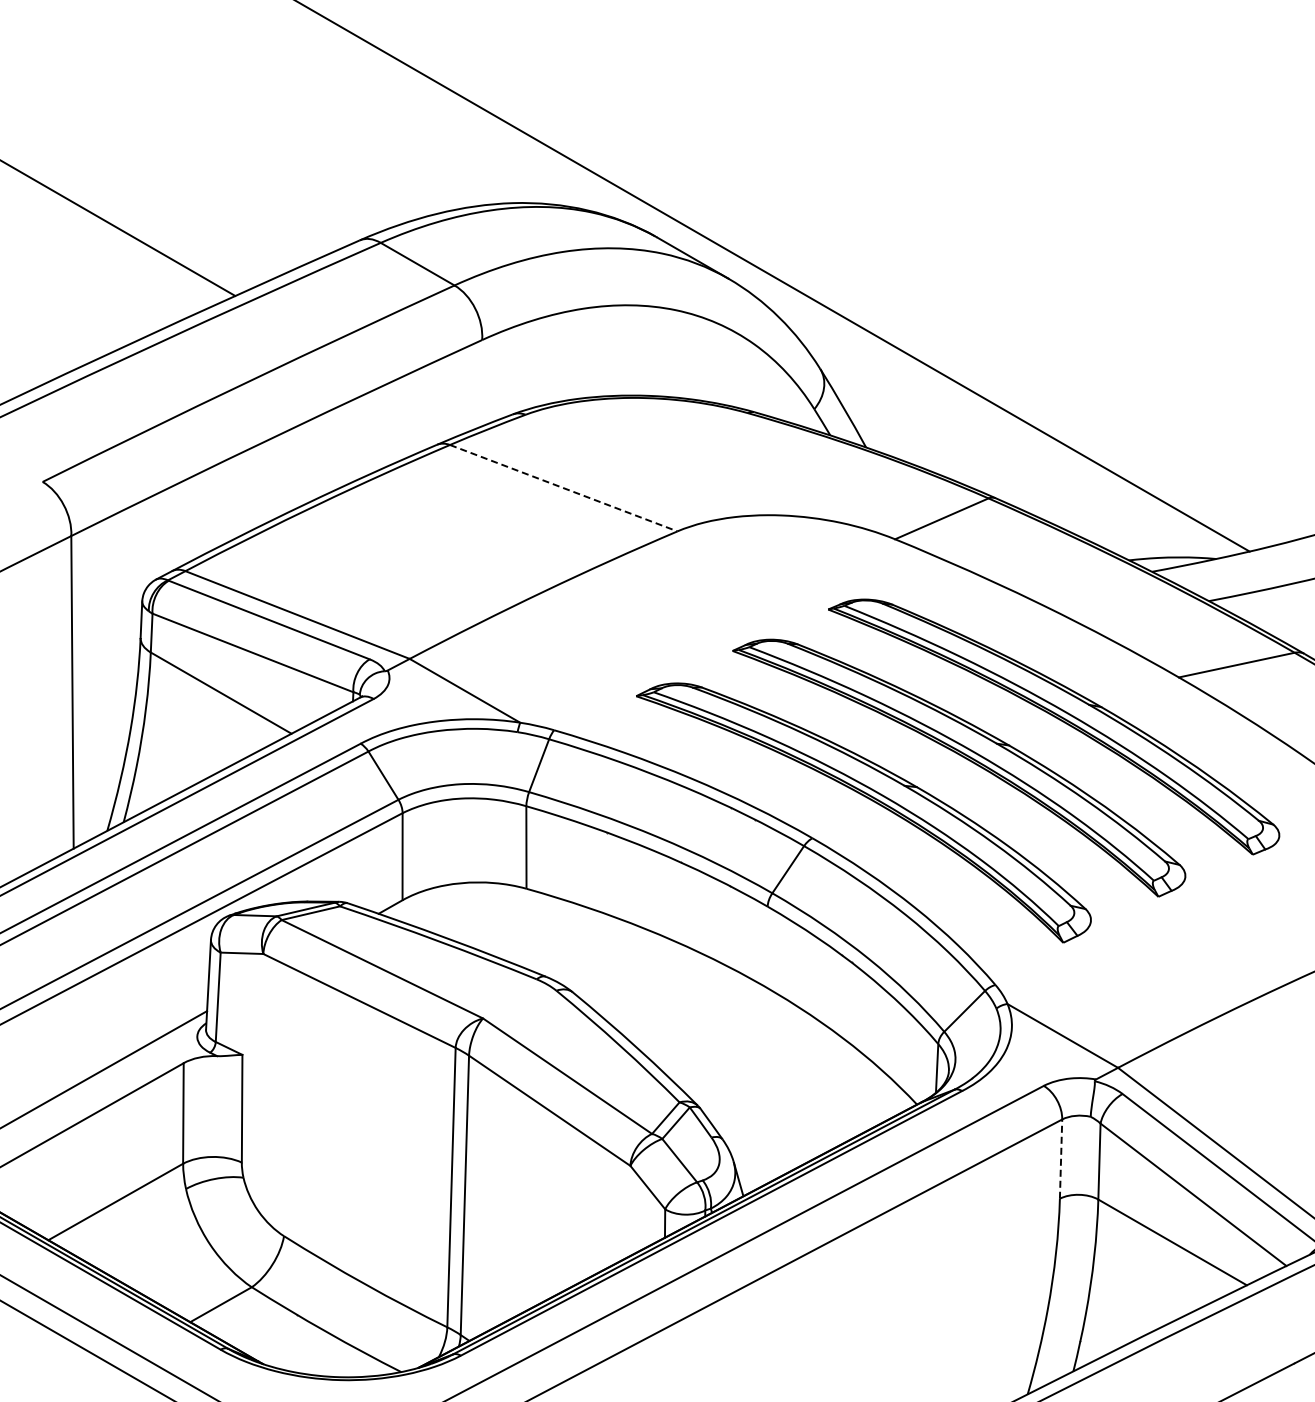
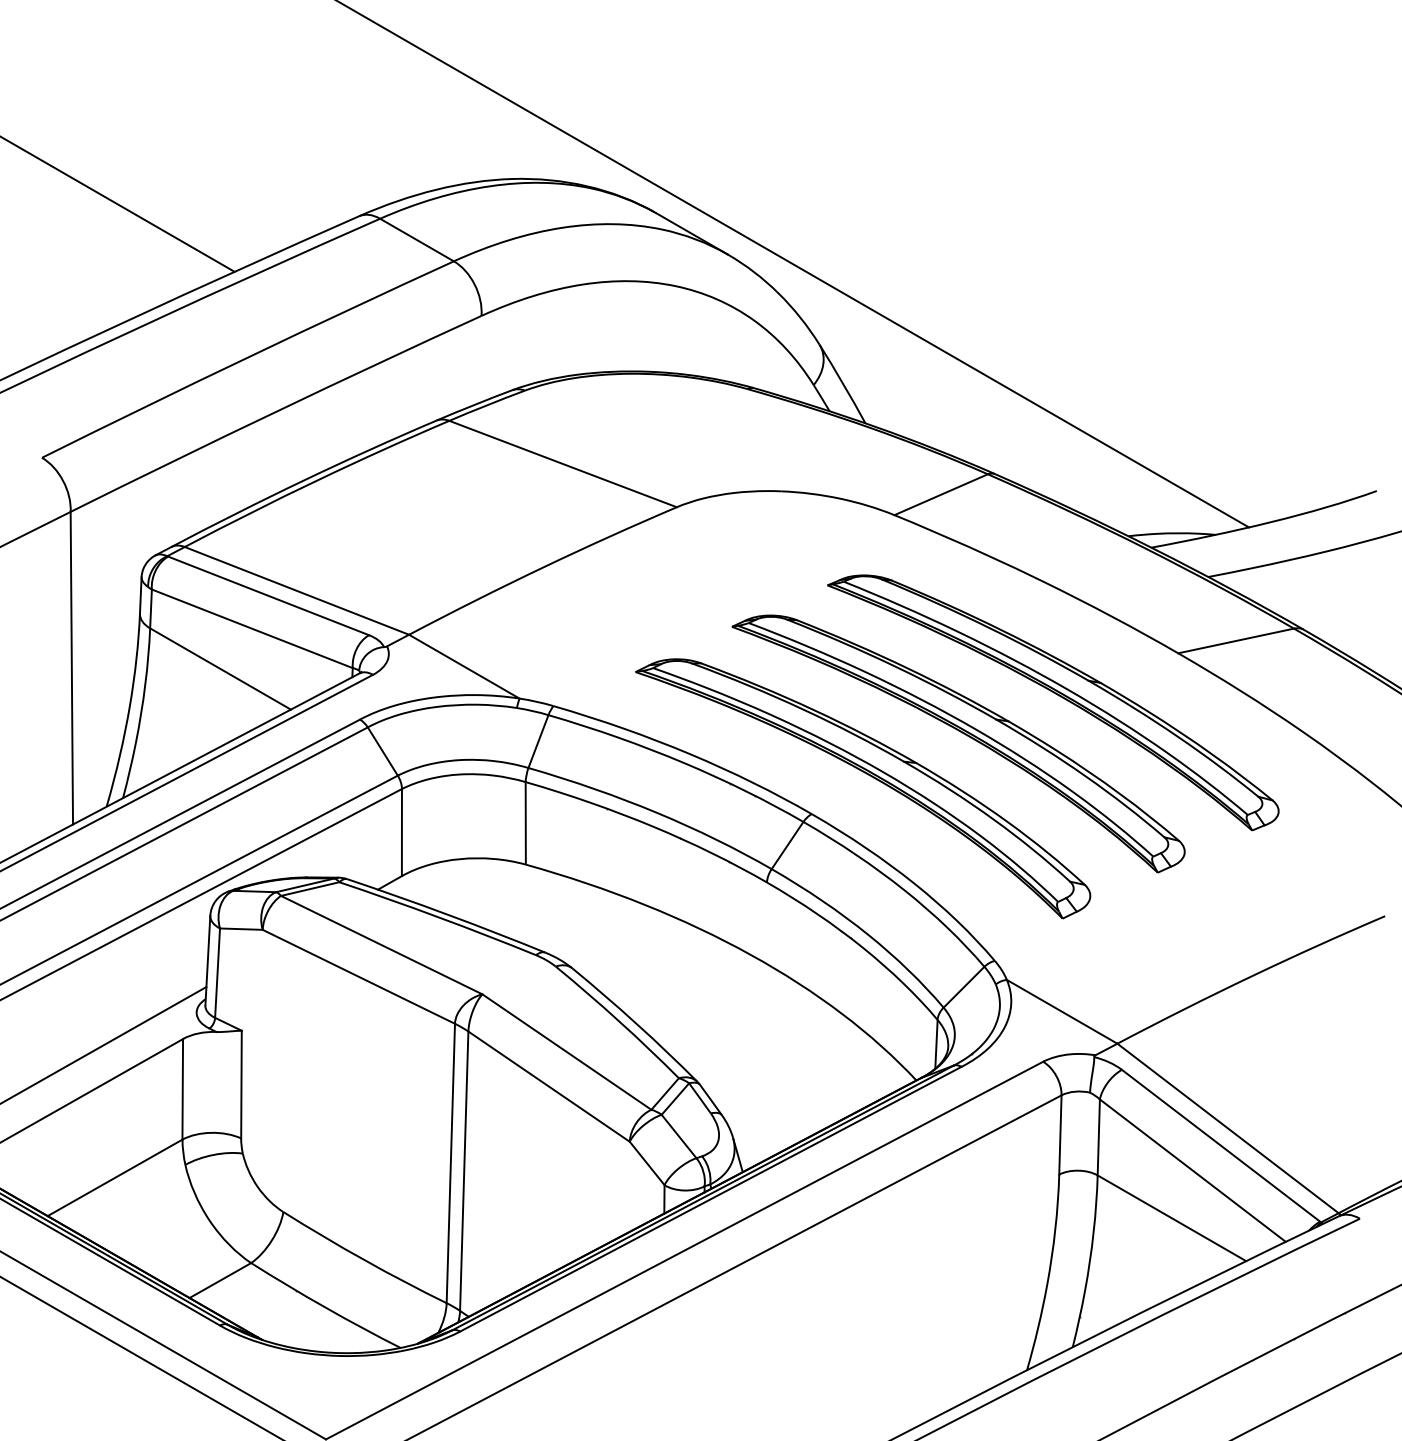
line: (564, 488) -> (563, 464), dashed -> solid
line: (1061, 1158) -> (1060, 1134), dashed -> solid

